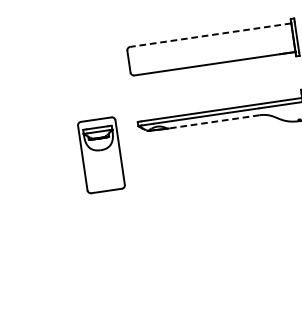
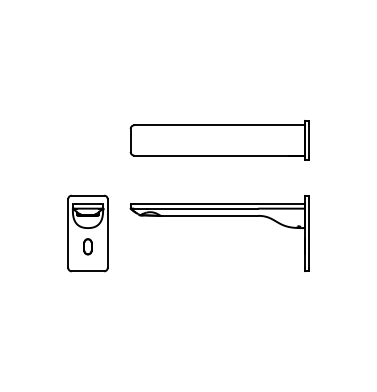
line: (210, 35) -> (219, 125), dashed -> solid
line: (214, 121) -> (210, 215), dashed -> solid
part: (102, 167) -> (87, 246), added

